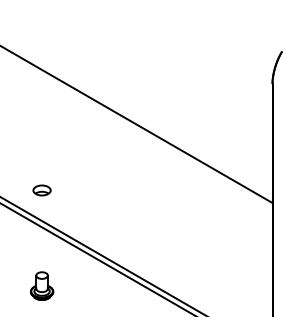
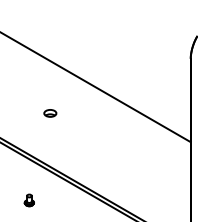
part: (42, 190) -> (50, 113), moved
part: (42, 286) -> (29, 200), size x0.6

